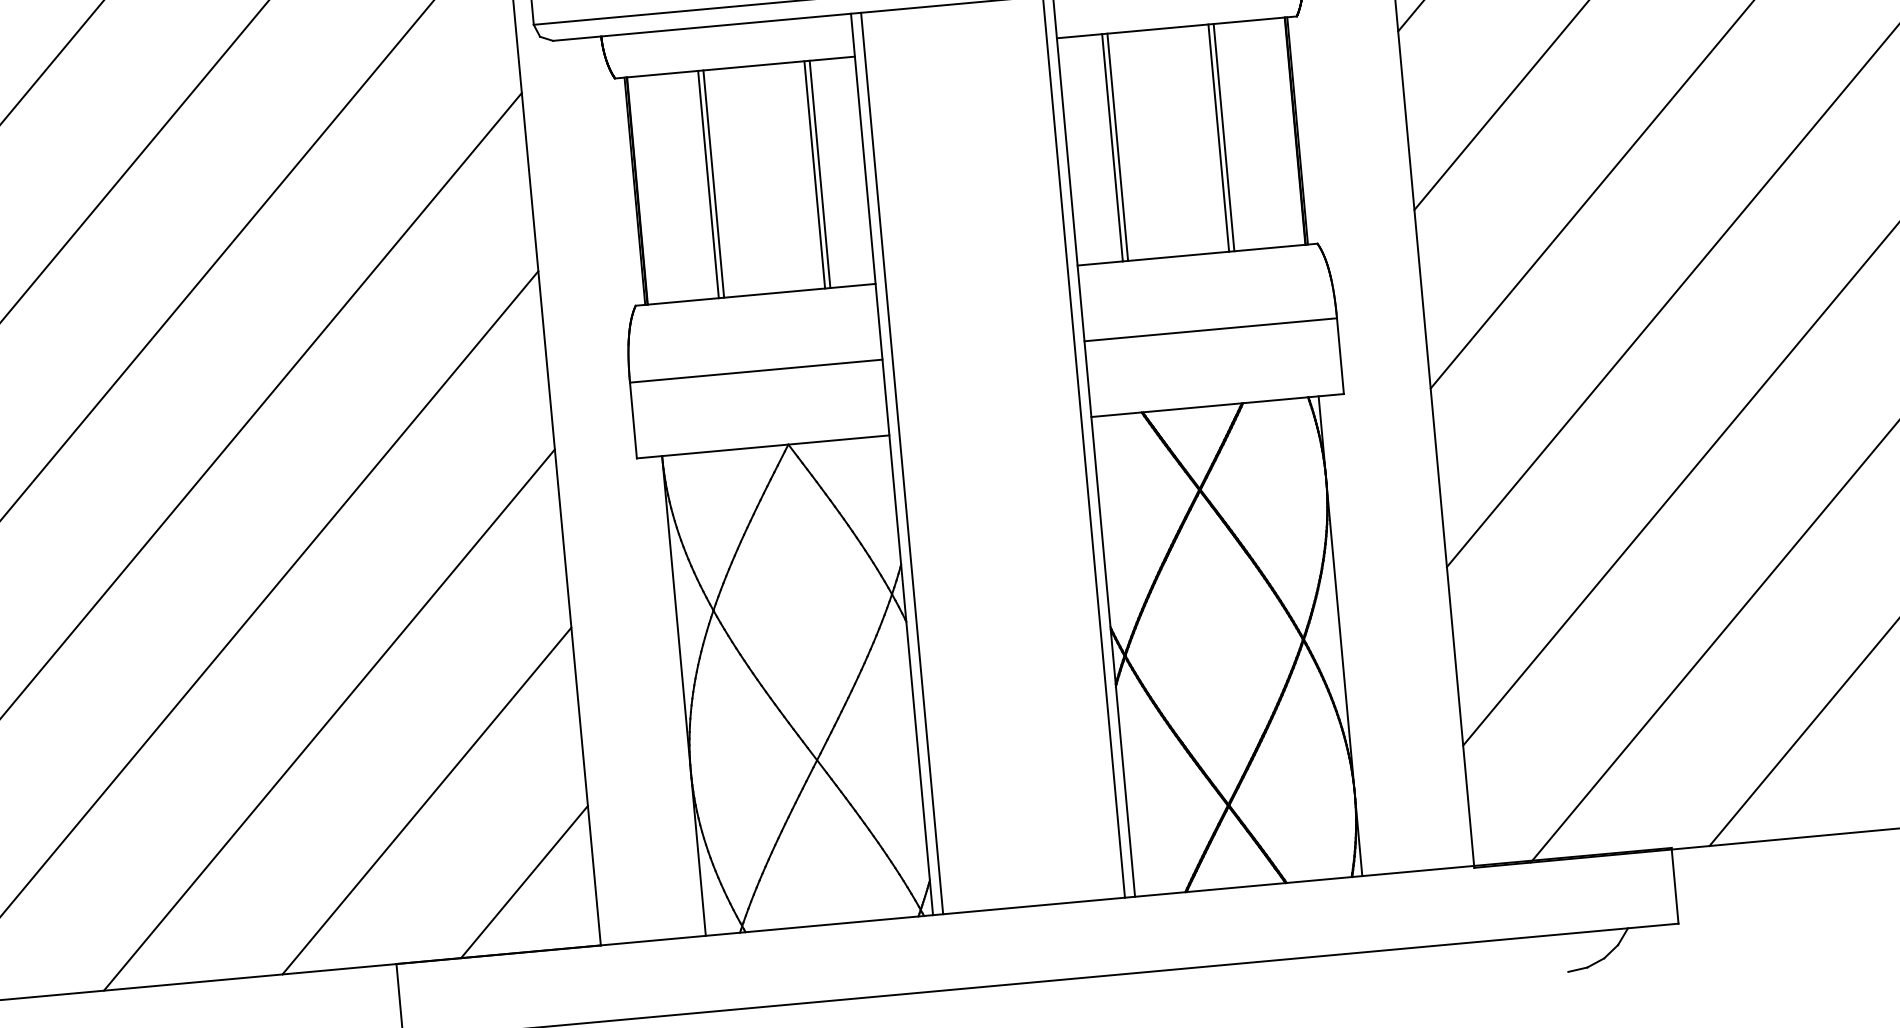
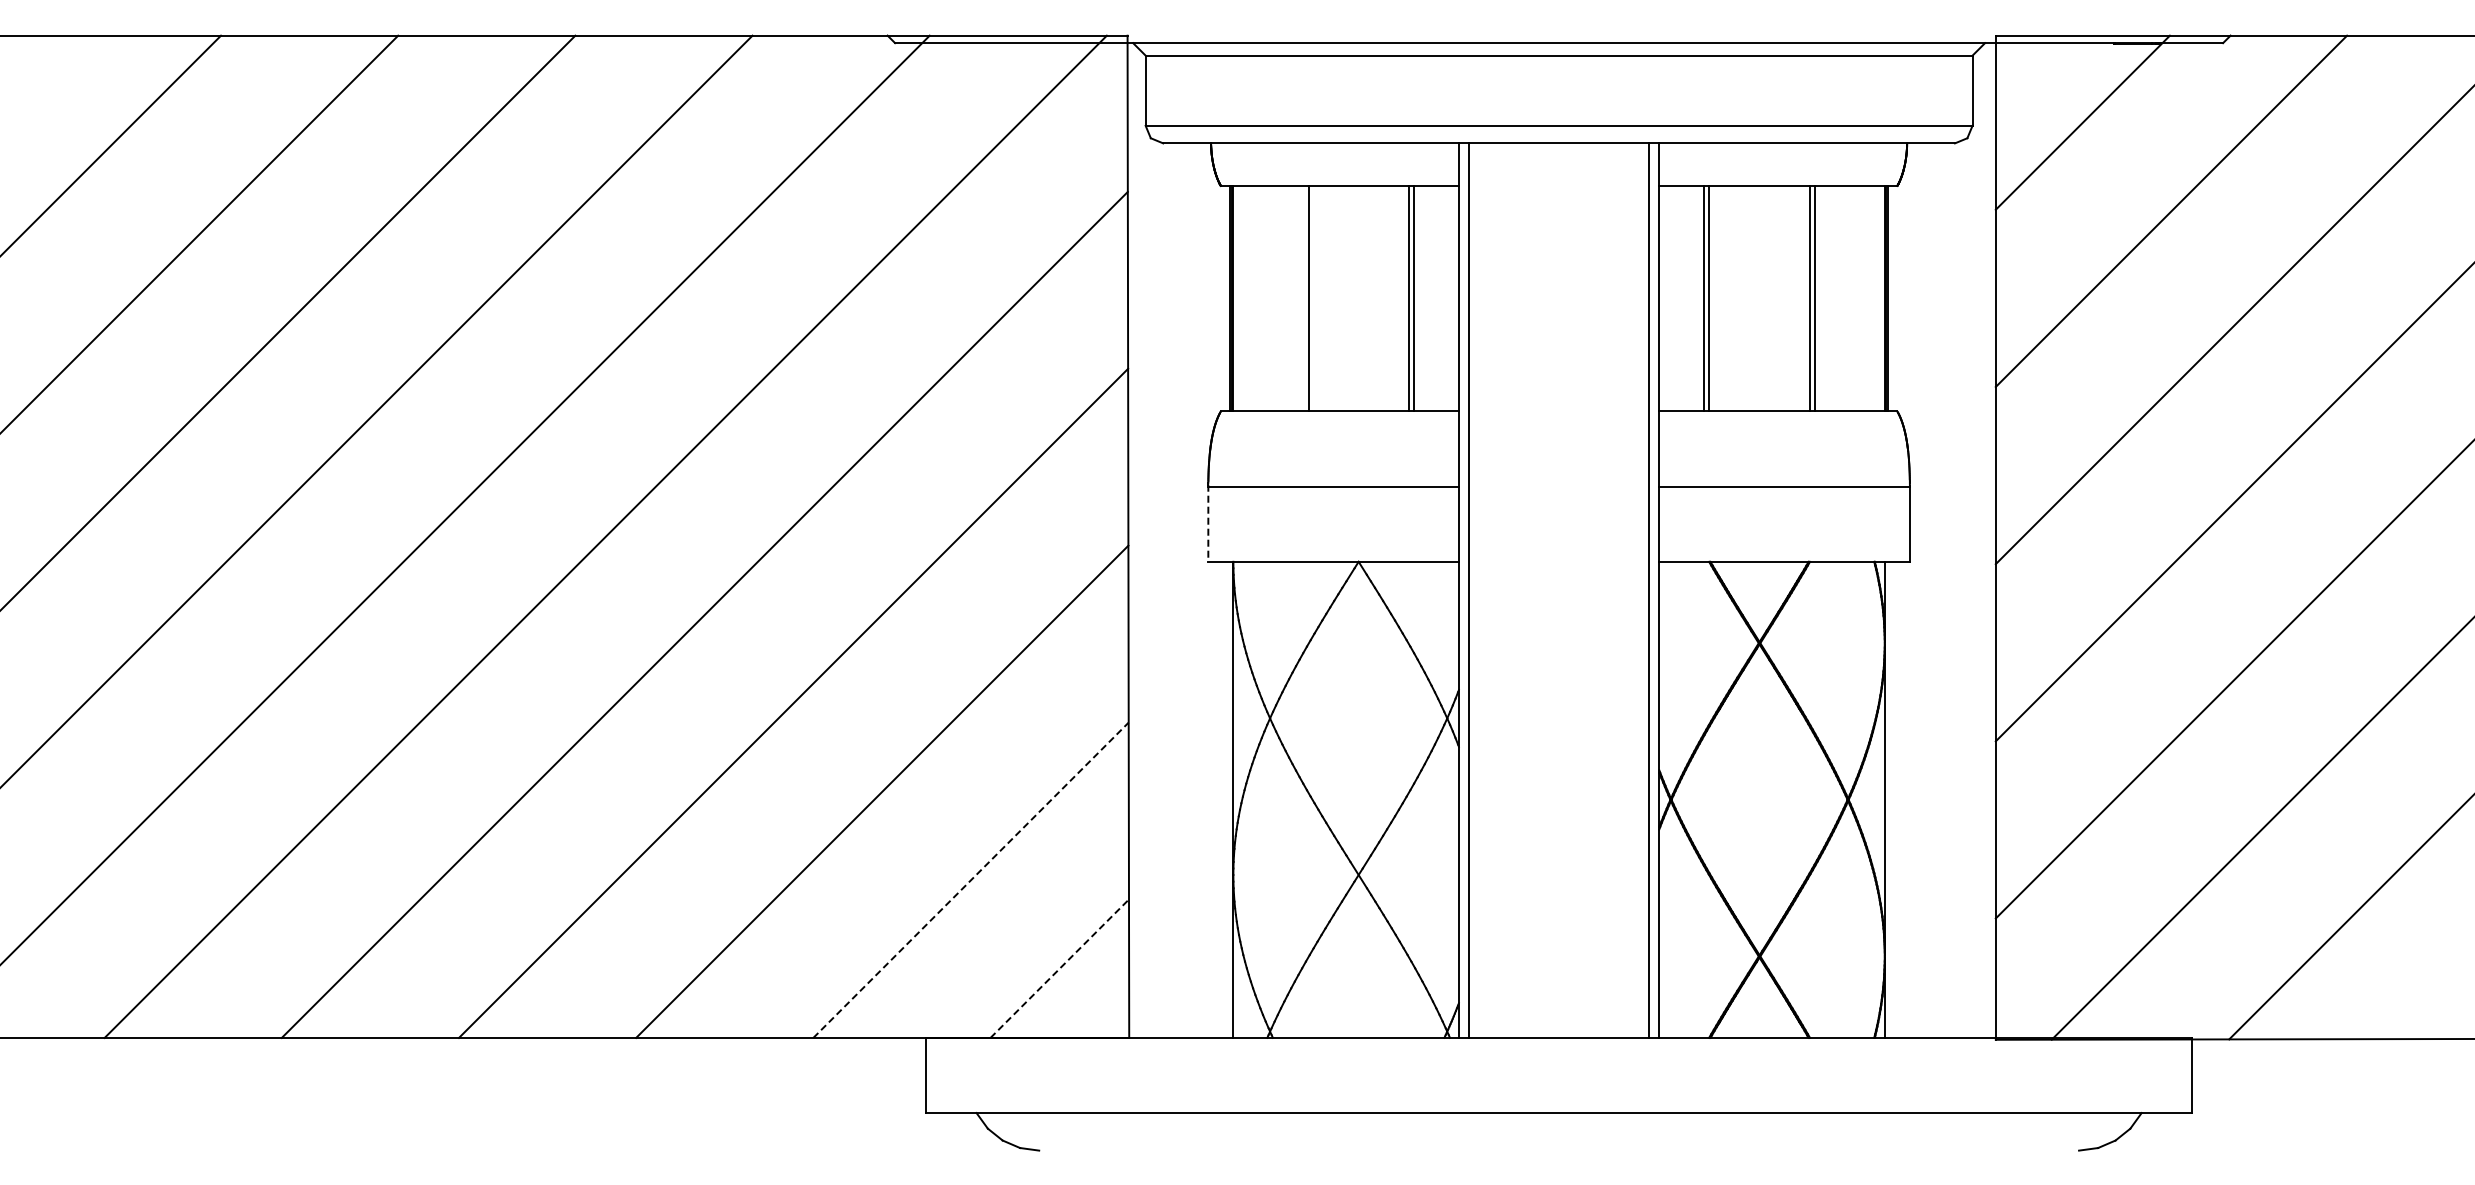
line: (708, 184) -> (1303, 298), removed
line: (633, 419) -> (1208, 523), solid -> dashed
line: (427, 801) -> (971, 880), solid -> dashed
line: (524, 881) -> (1059, 968), solid -> dashed

